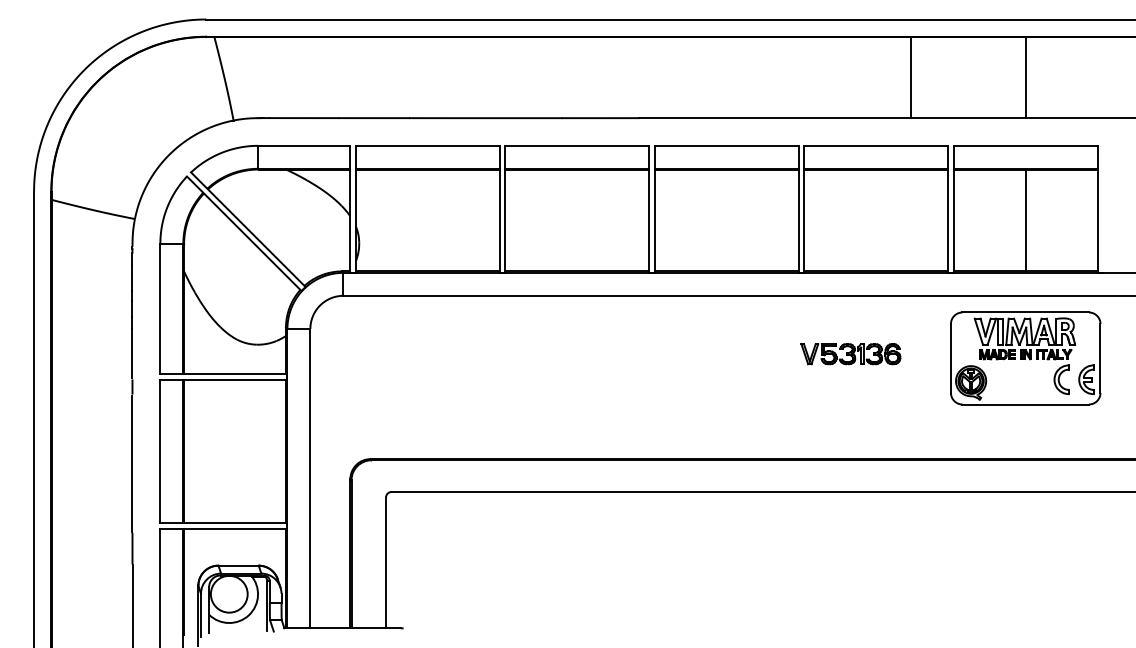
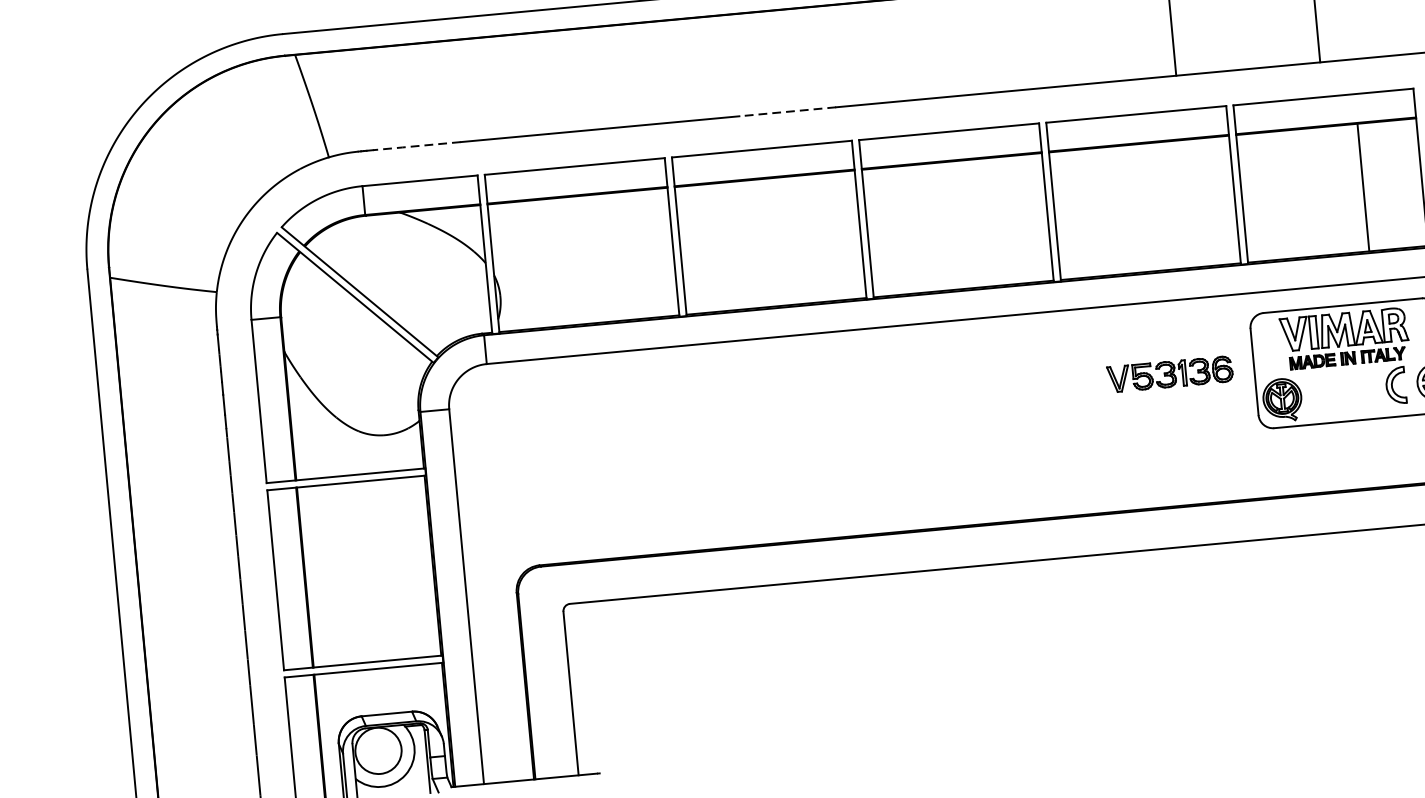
line: (303, 118) -> (416, 146), solid -> dashed
line: (600, 118) -> (787, 112), solid -> dashed
line: (1025, 220) -> (1363, 187), moved
part: (850, 354) -> (1169, 374), moved

